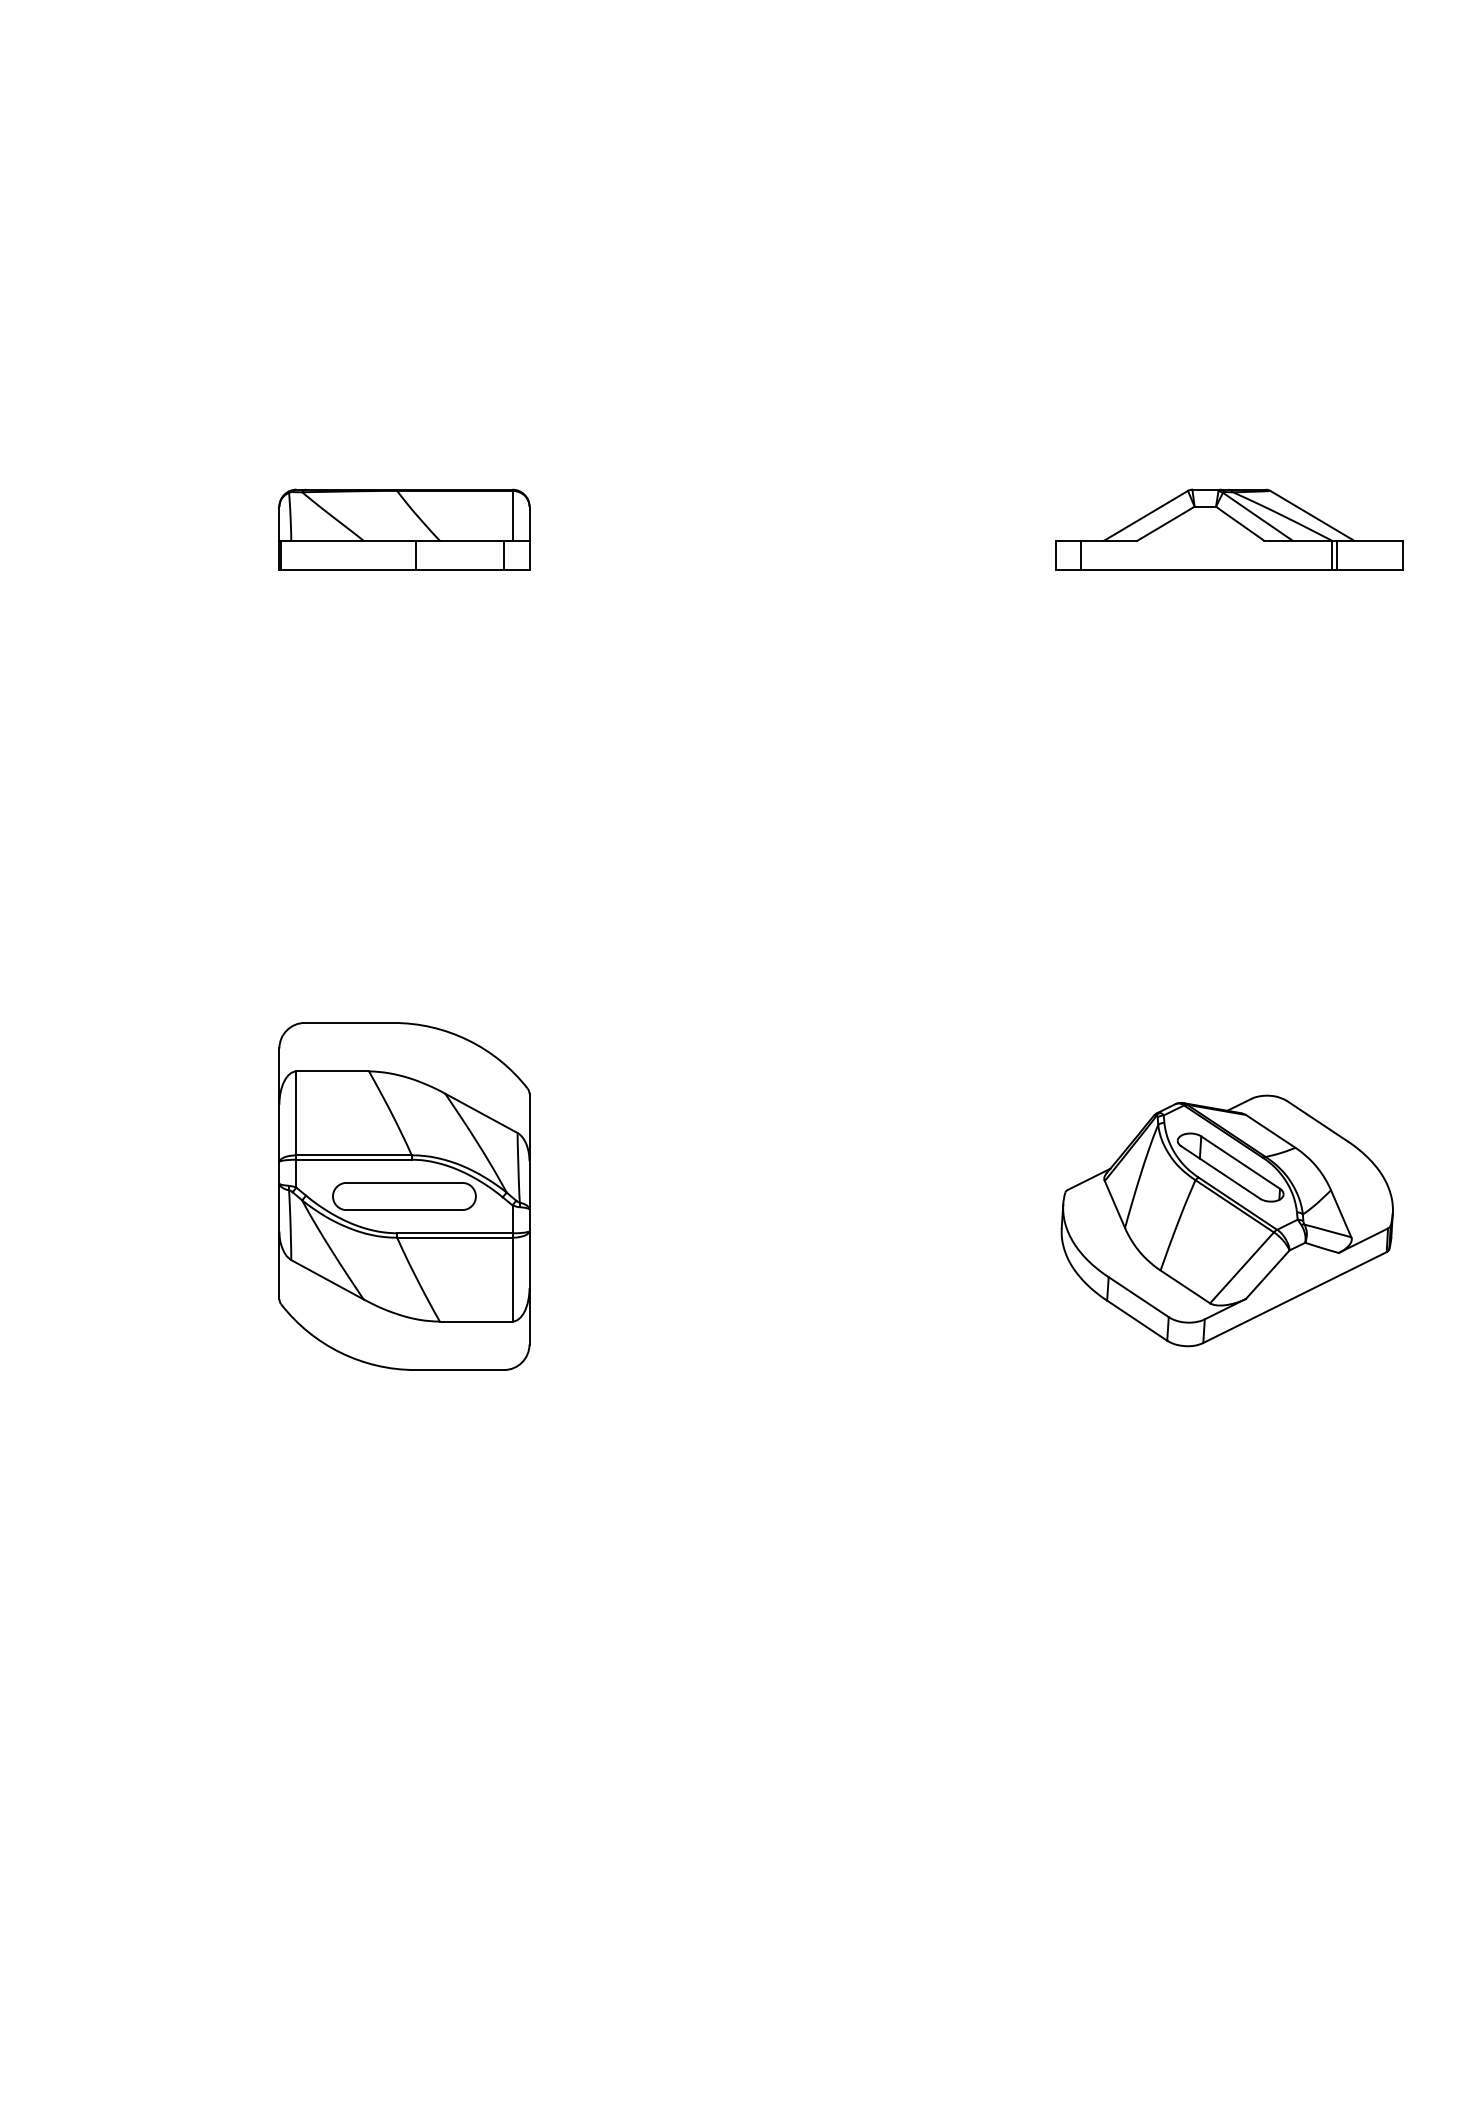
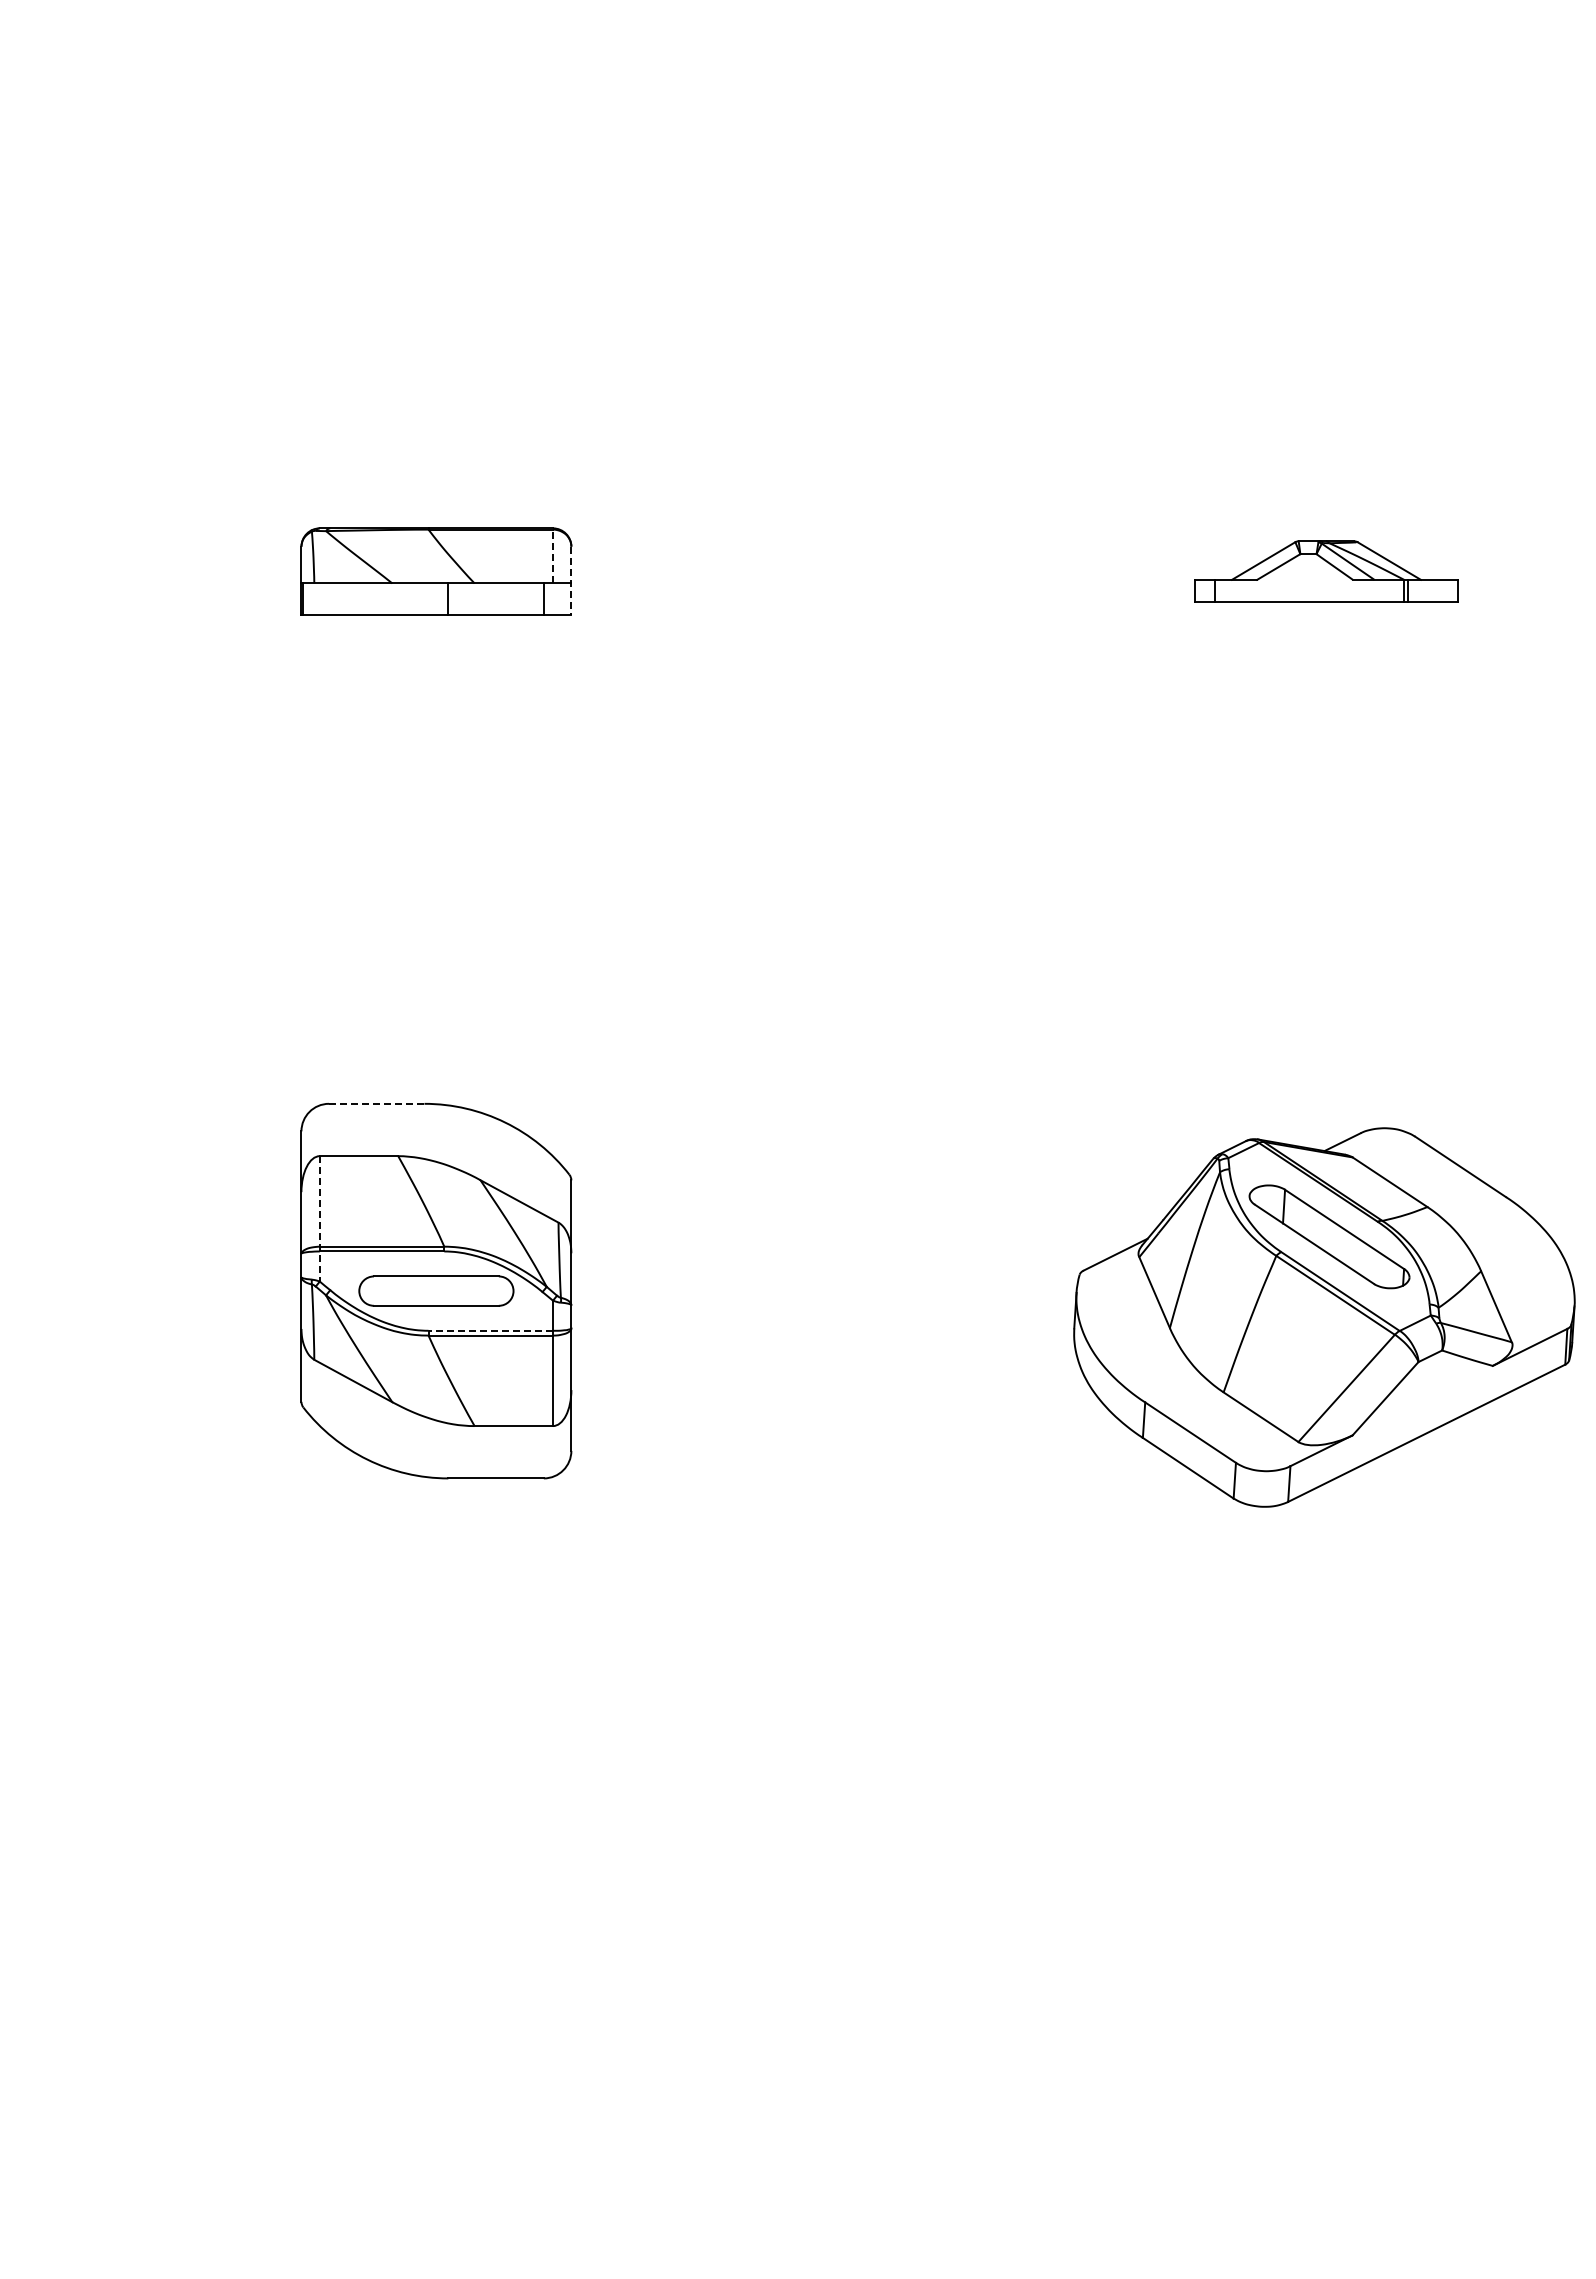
line: (512, 514) -> (553, 555), solid -> dashed
part: (1229, 529) -> (1326, 571), size x0.7
line: (529, 538) -> (571, 580), solid -> dashed
line: (348, 1022) -> (376, 1103), solid -> dashed
line: (296, 1129) -> (319, 1218), solid -> dashed
part: (1227, 1220) -> (1324, 1317), size x1.4
line: (454, 1232) -> (490, 1330), solid -> dashed

